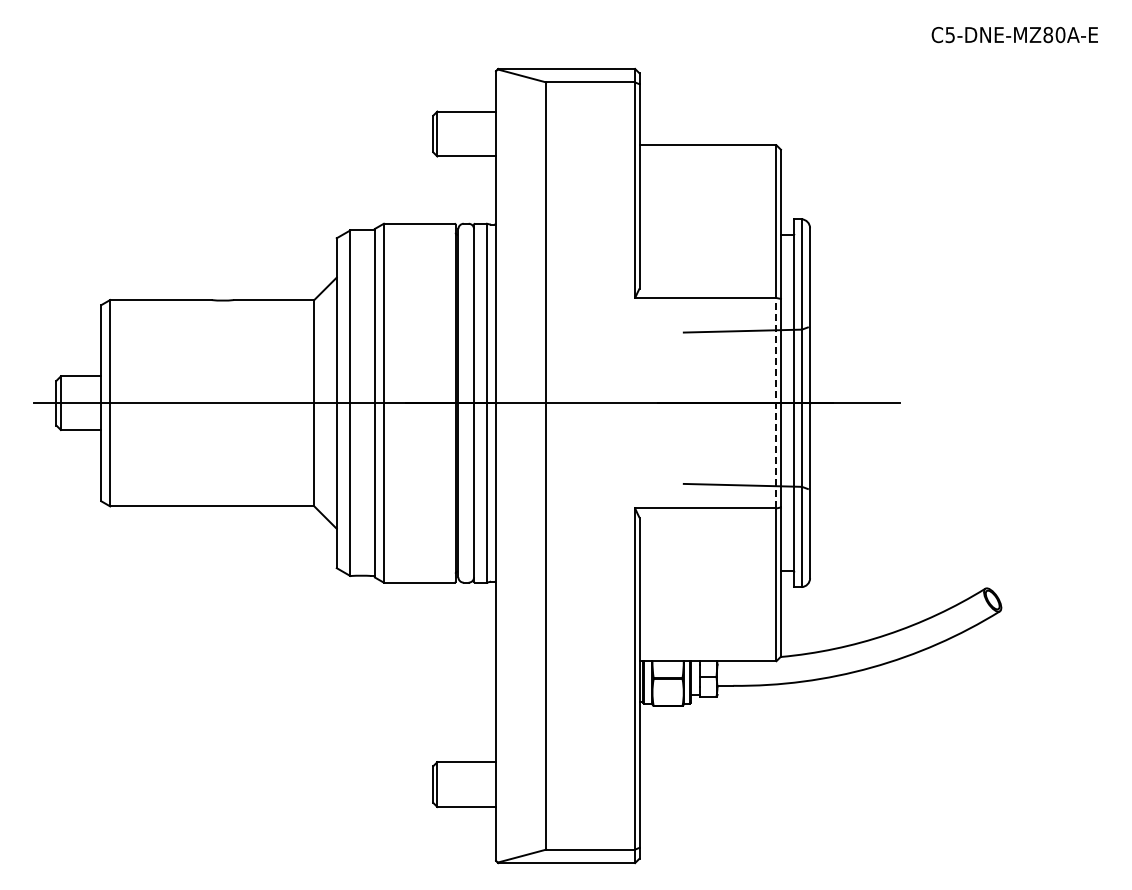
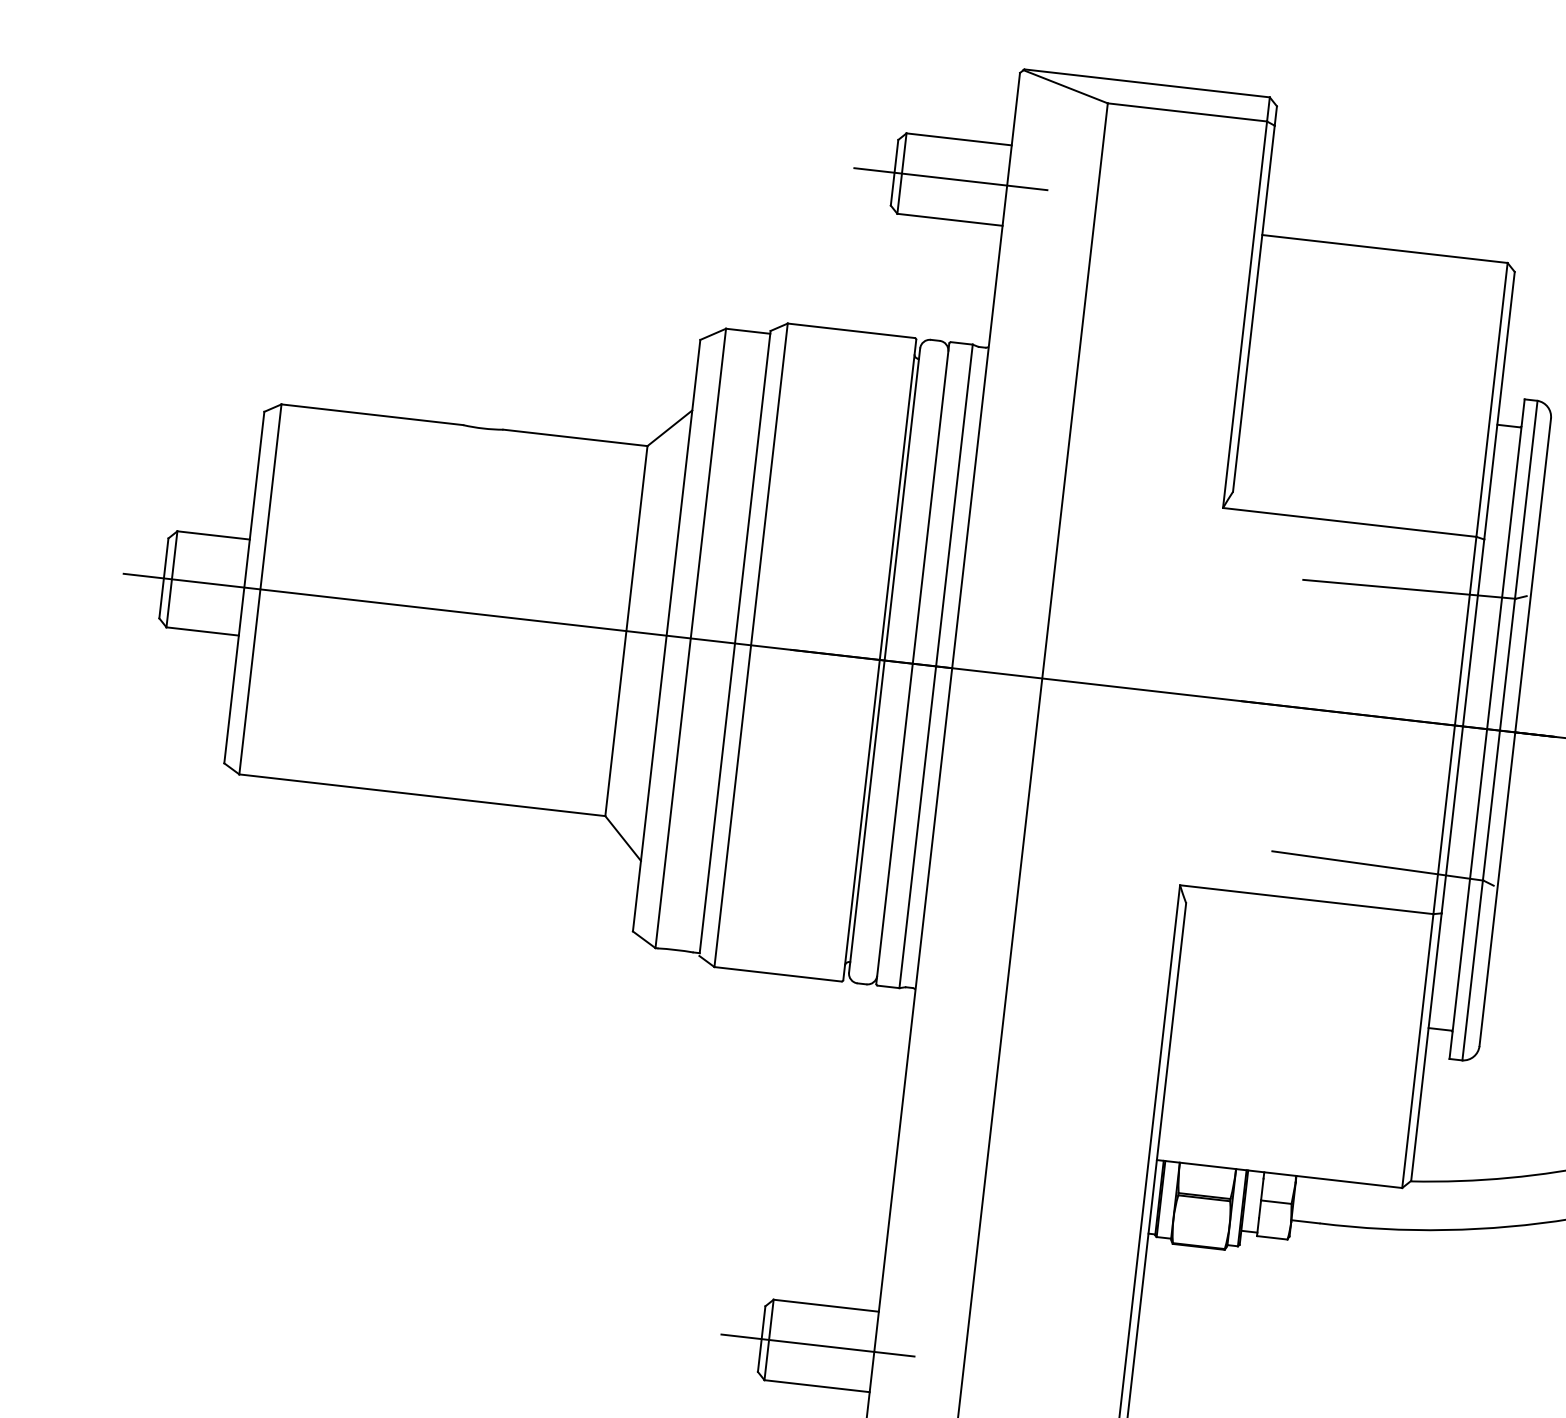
line: (464, 134) -> (950, 179), added
line: (776, 402) -> (1455, 724), dashed -> solid
line: (464, 784) -> (817, 1345), added

